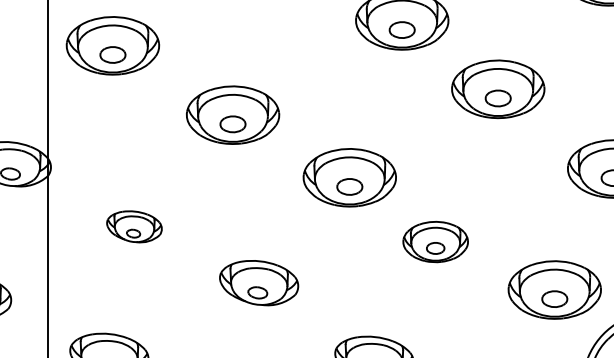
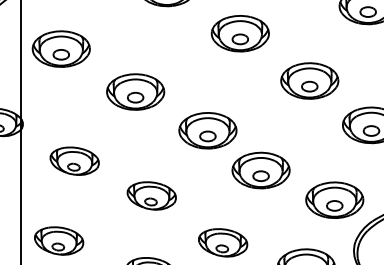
part: (497, 88) -> (309, 80), moved
part: (134, 225) -> (74, 160), size x1.43
part: (434, 241) -> (260, 170), size x1.43

